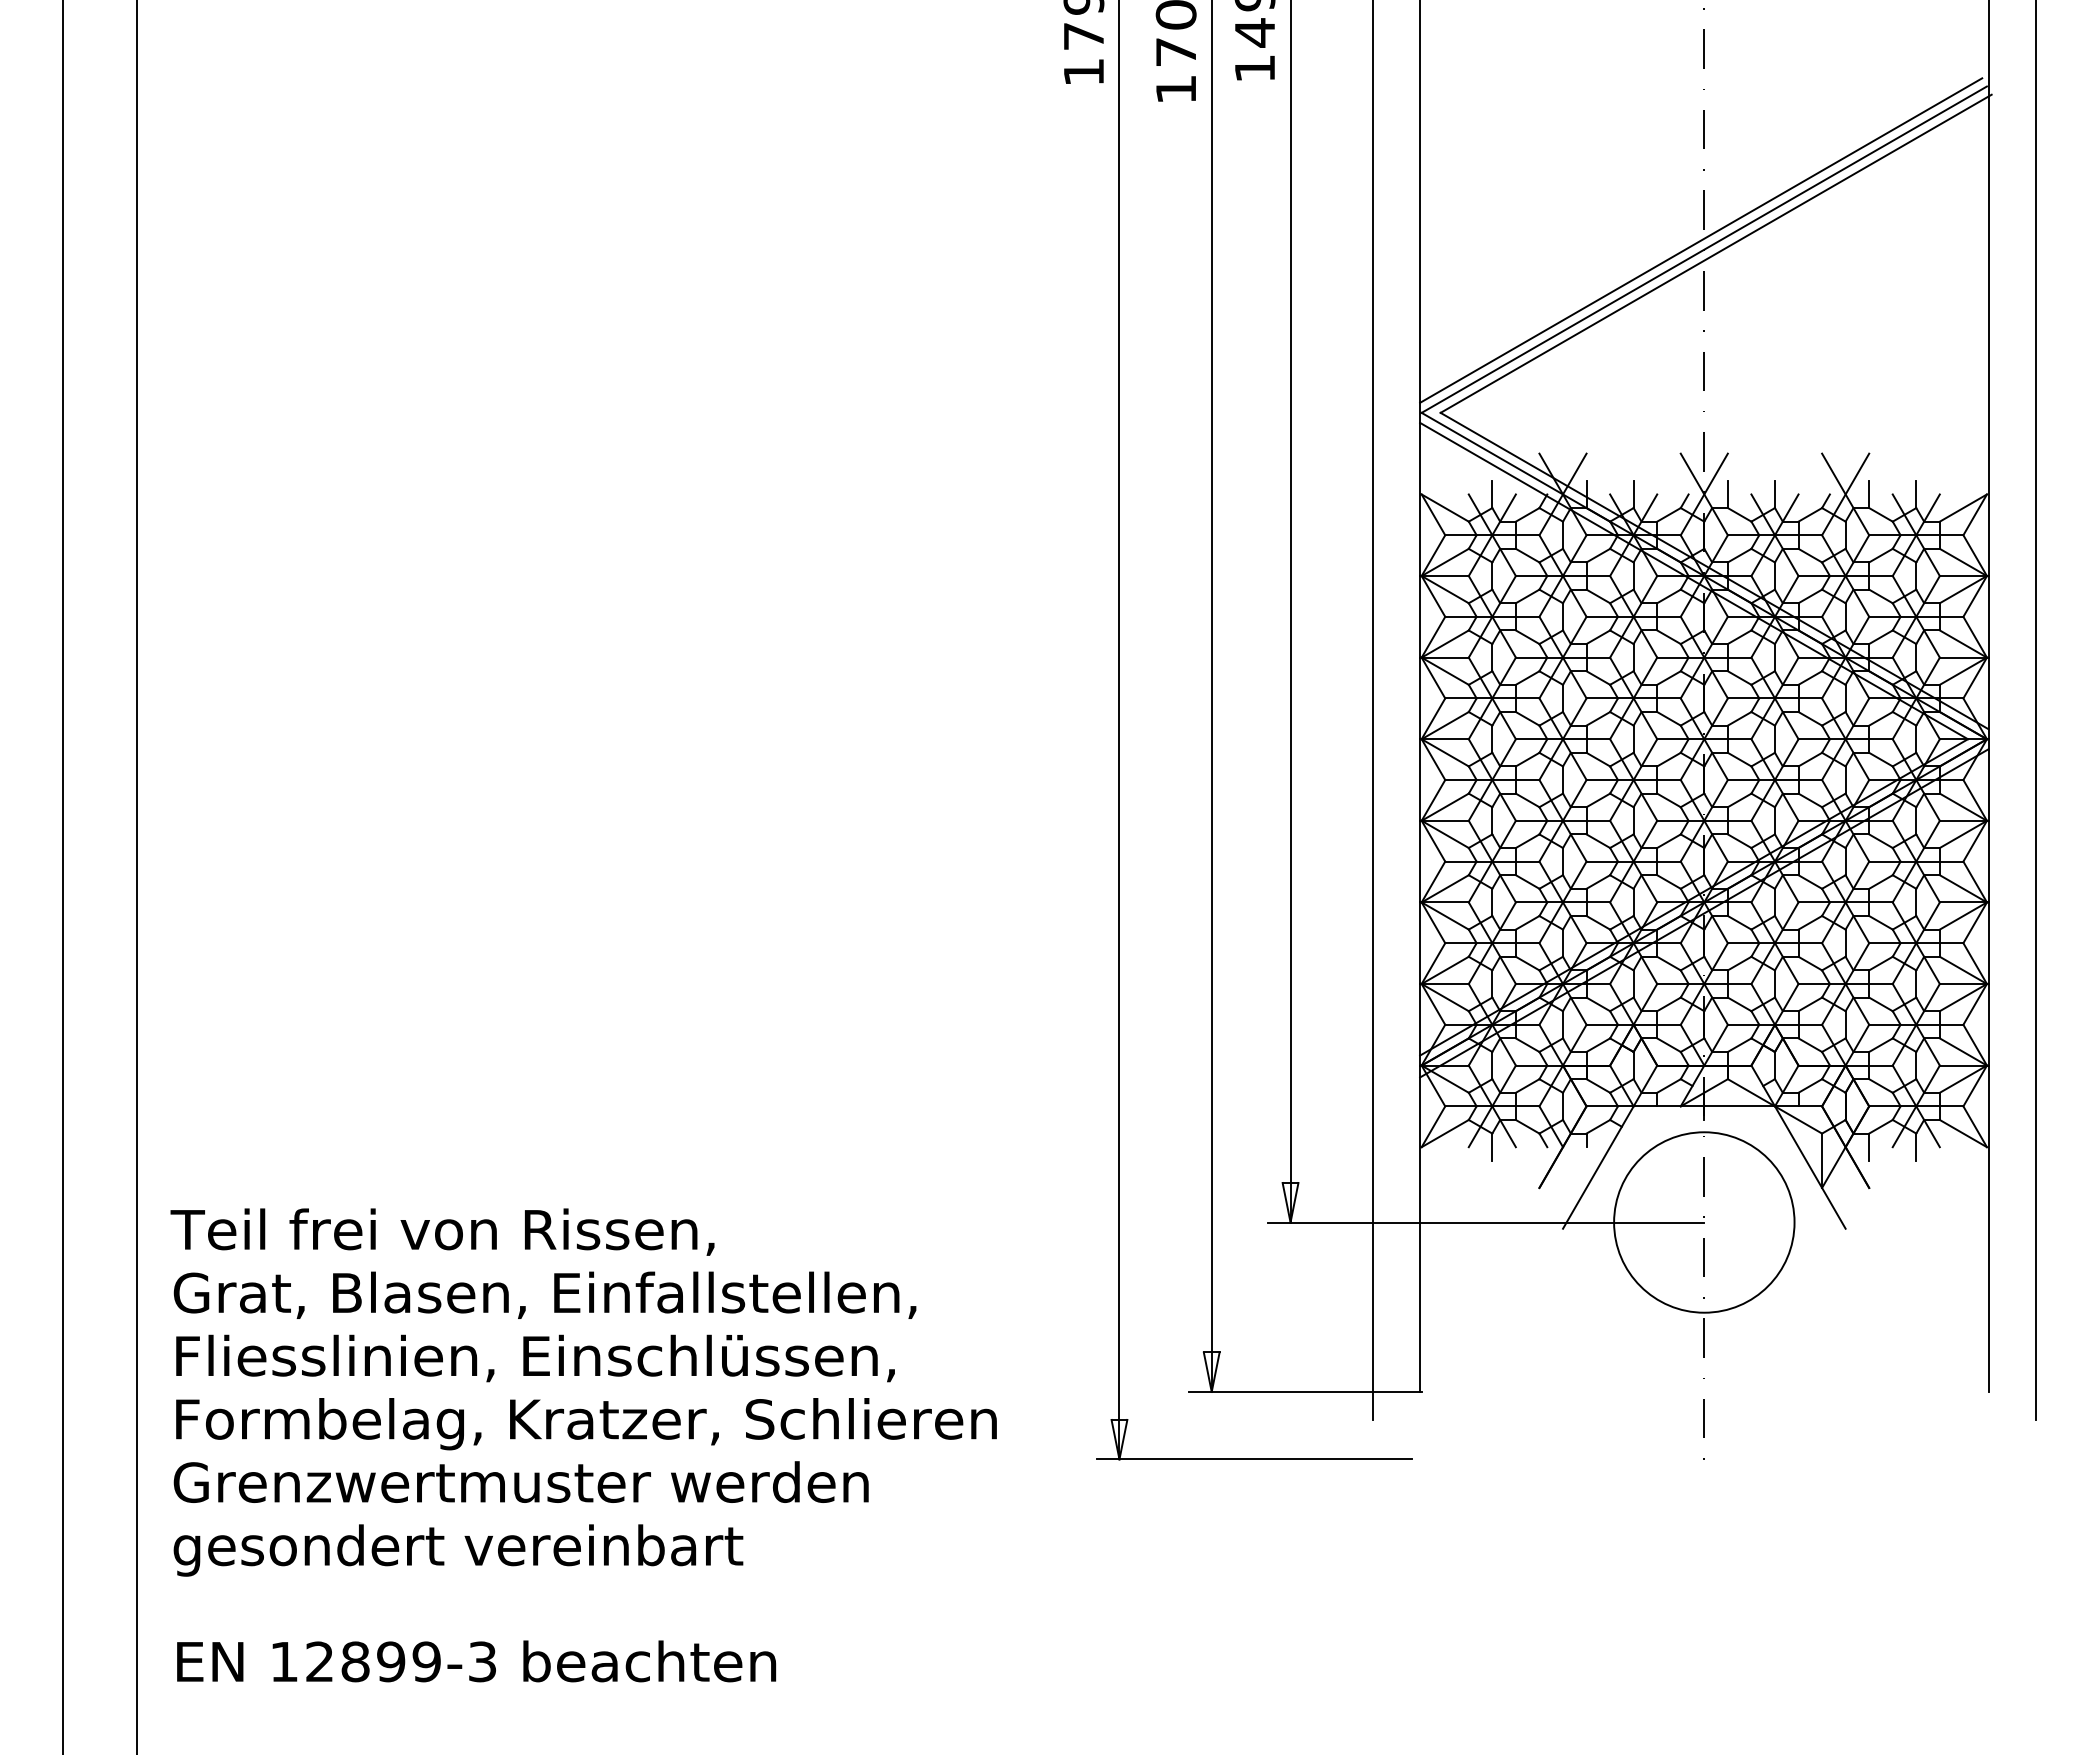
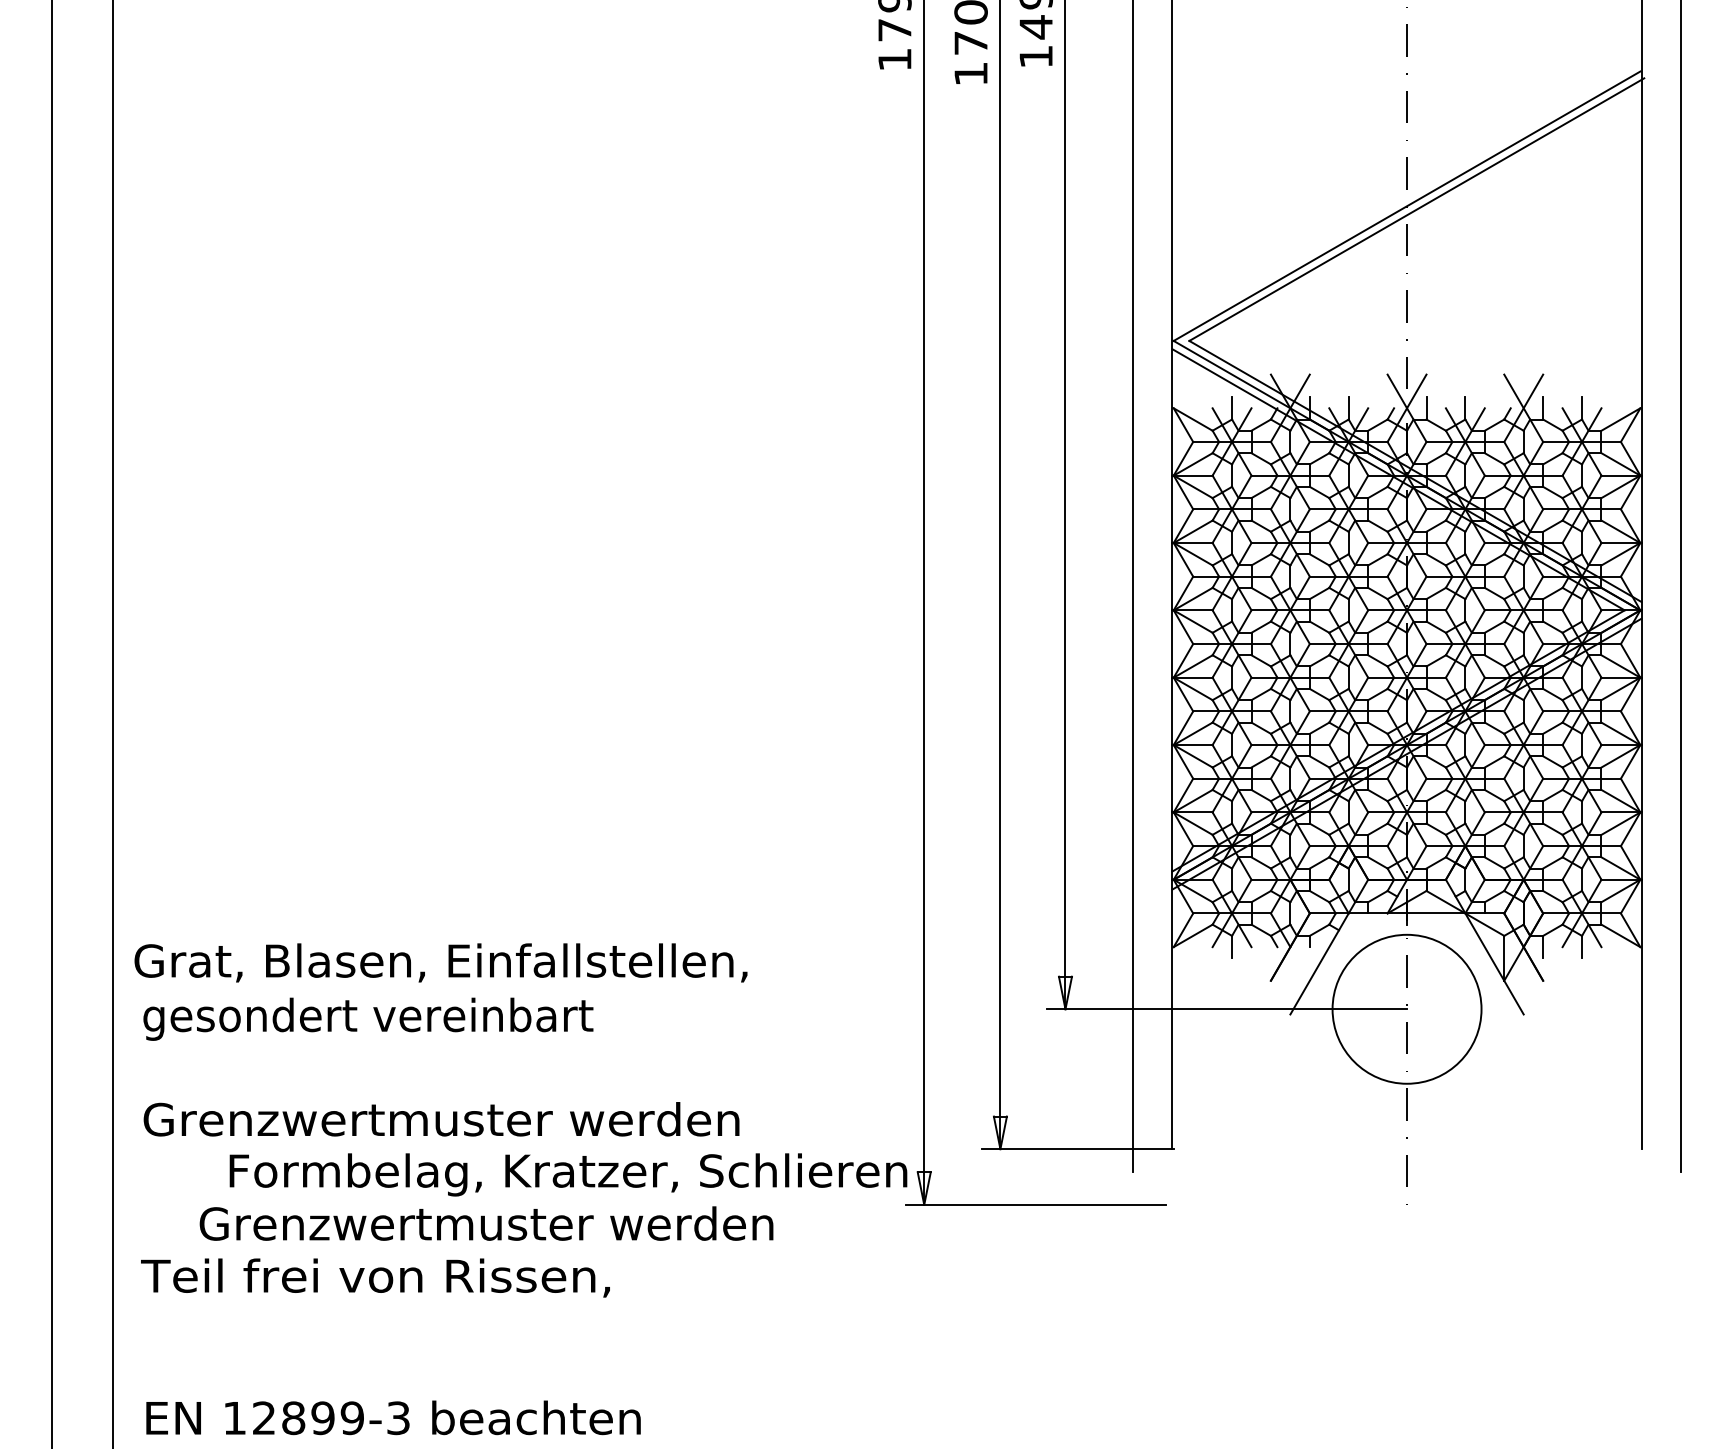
line: (1701, 240) -> (1404, 198), removed
text: (444, 1234) -> (367, 1019), Teil frei von Rissen, -> gesondert vereinbart
text: (544, 1294) -> (440, 962), moved
text: (534, 1358) -> (441, 1121), Fliesslinien, Einschlüssen, -> Grenzwertmuster werden
text: (586, 1424) -> (568, 1175), moved
text: (520, 1481) -> (485, 1223), moved
text: (456, 1550) -> (376, 1280), gesondert vereinbart -> Teil frei von Rissen,
text: (476, 1661) -> (393, 1417), moved

